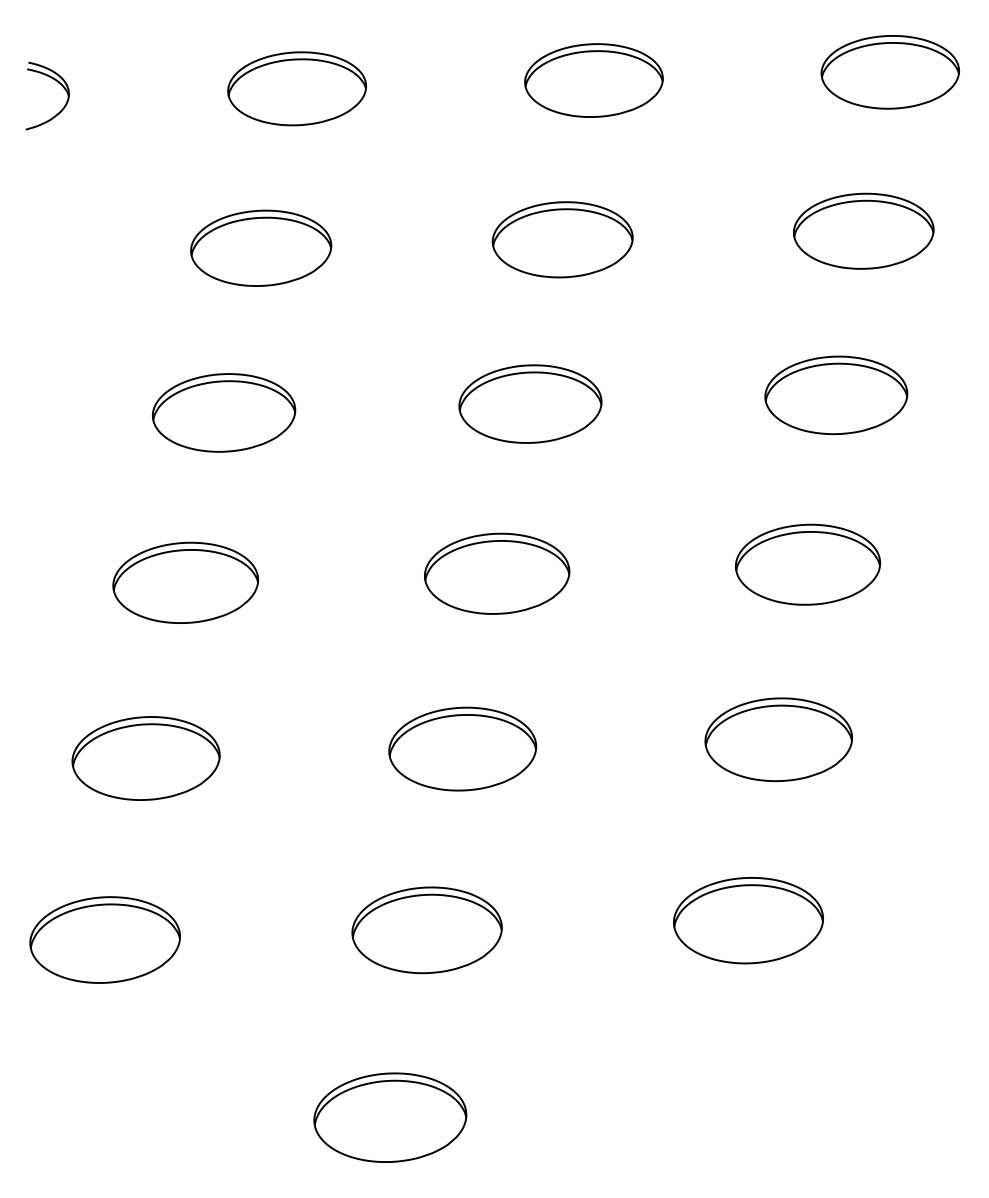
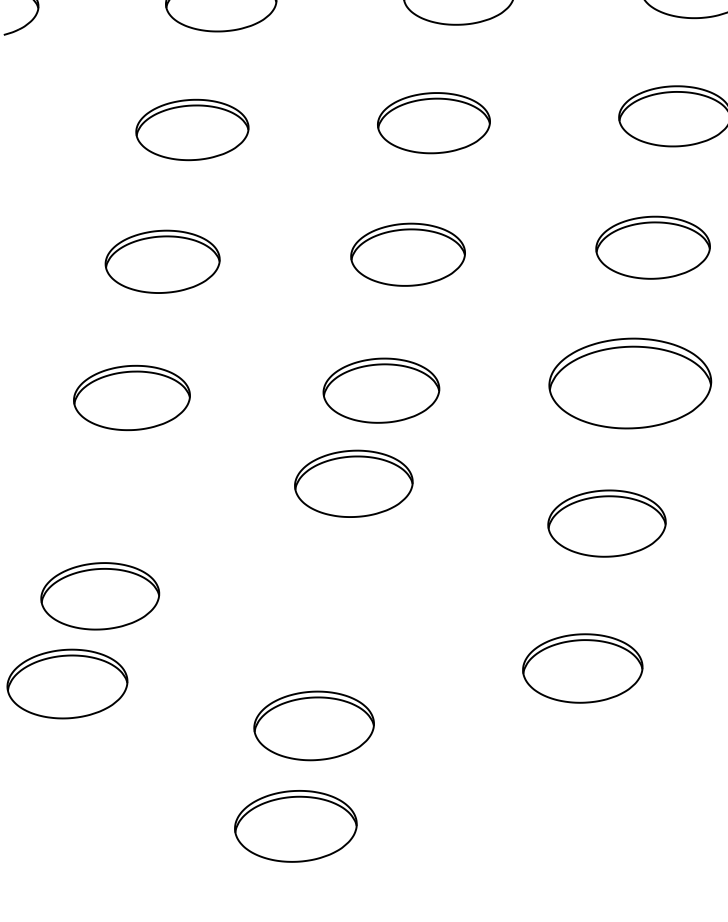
part: (808, 564) -> (630, 383), size x1.4
part: (462, 748) -> (353, 483), moved
part: (145, 758) -> (99, 596), moved
part: (426, 930) -> (313, 726), moved

